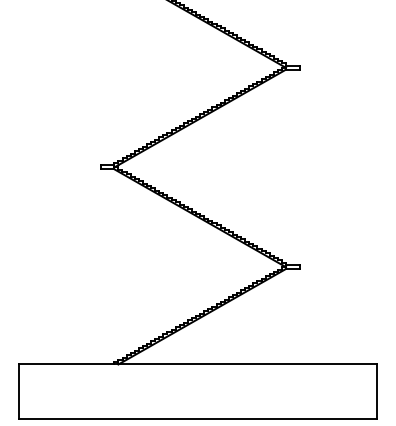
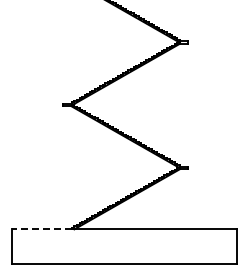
line: (66, 364) -> (41, 229), solid -> dashed

